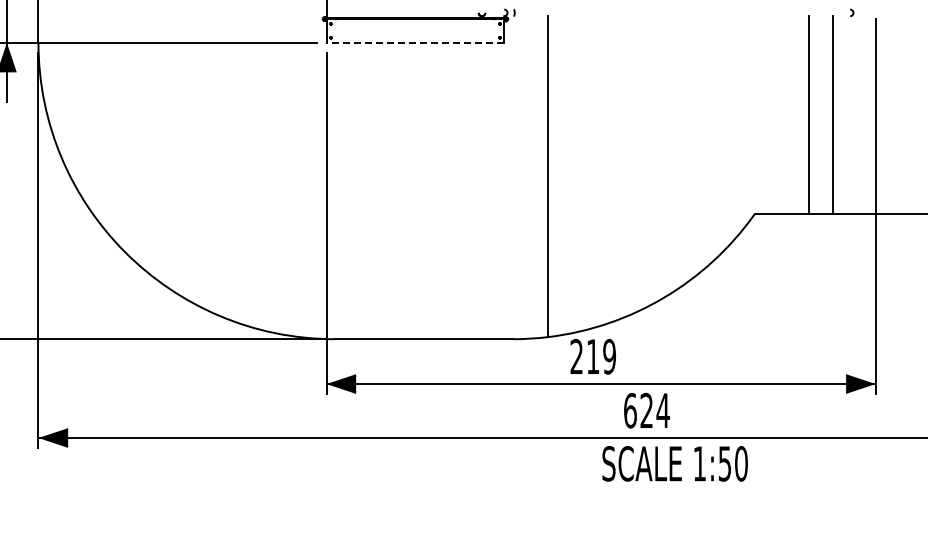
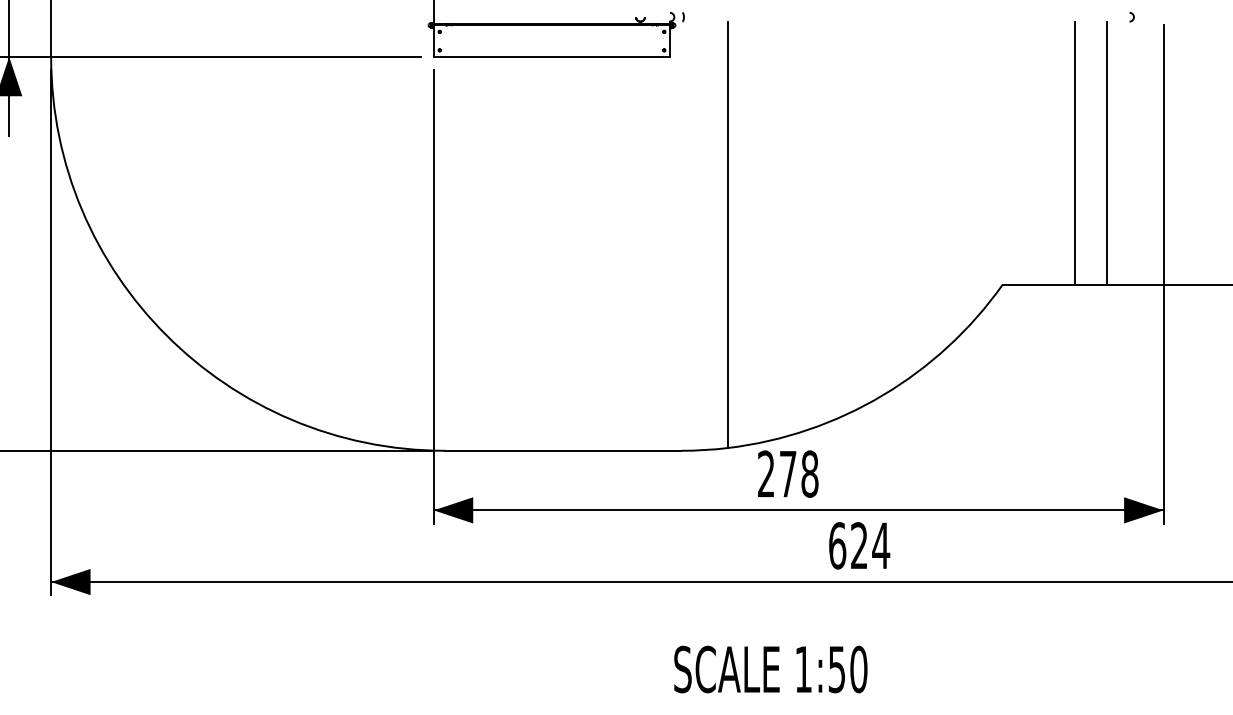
line: (415, 42) -> (552, 56), dashed -> solid
text: (601, 356) -> (799, 473), 219 -> 278
text: (674, 463) -> (769, 669), moved

